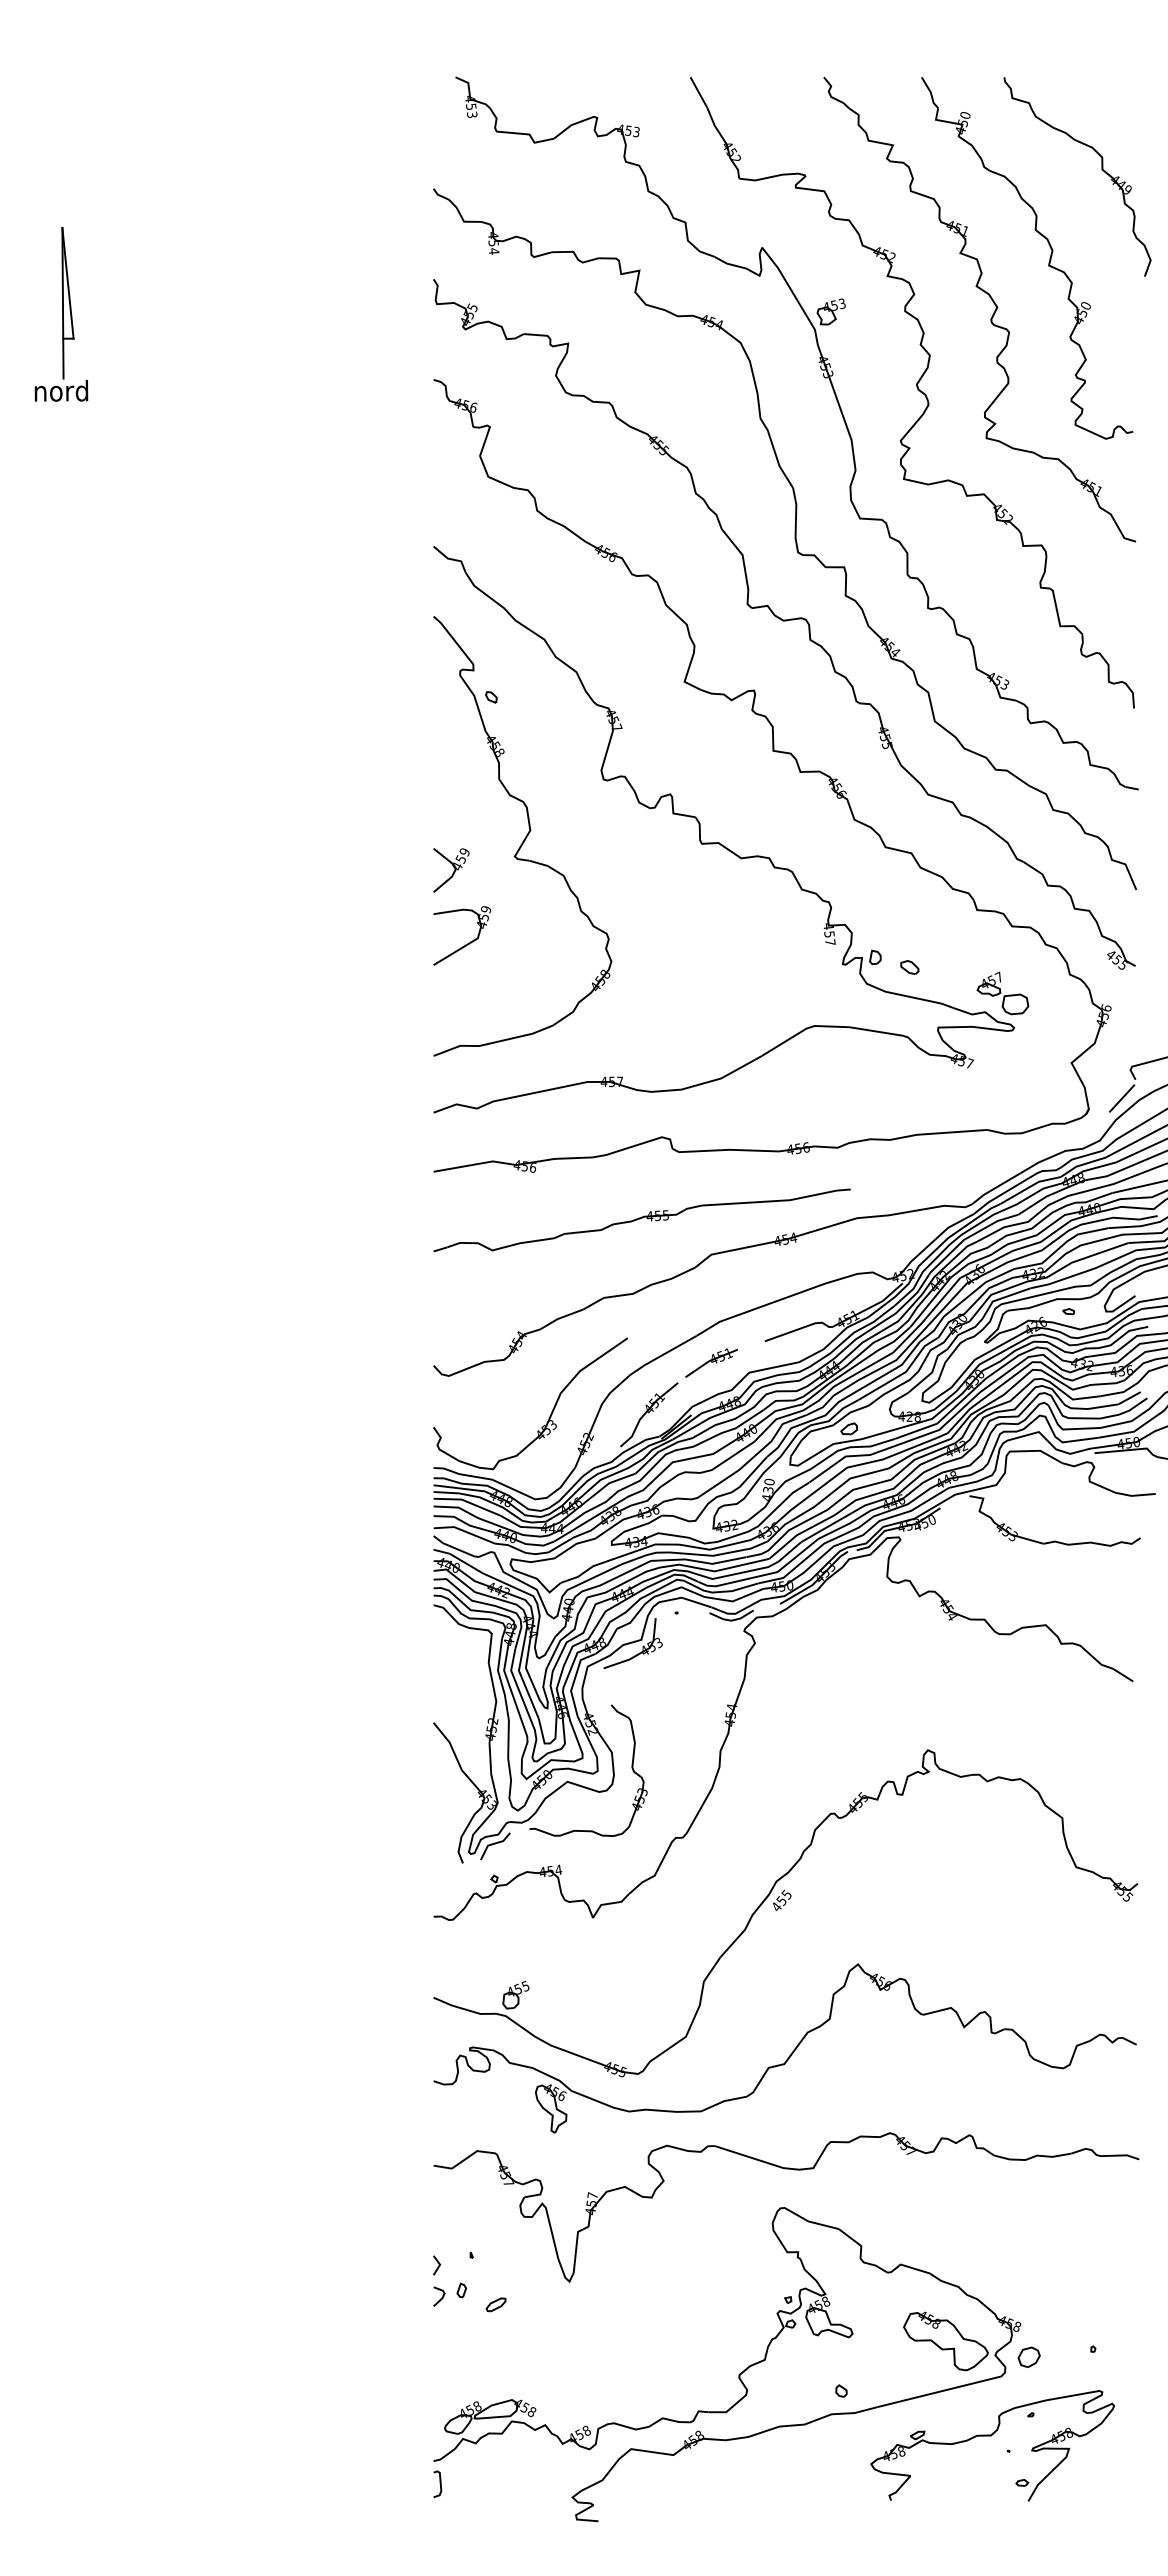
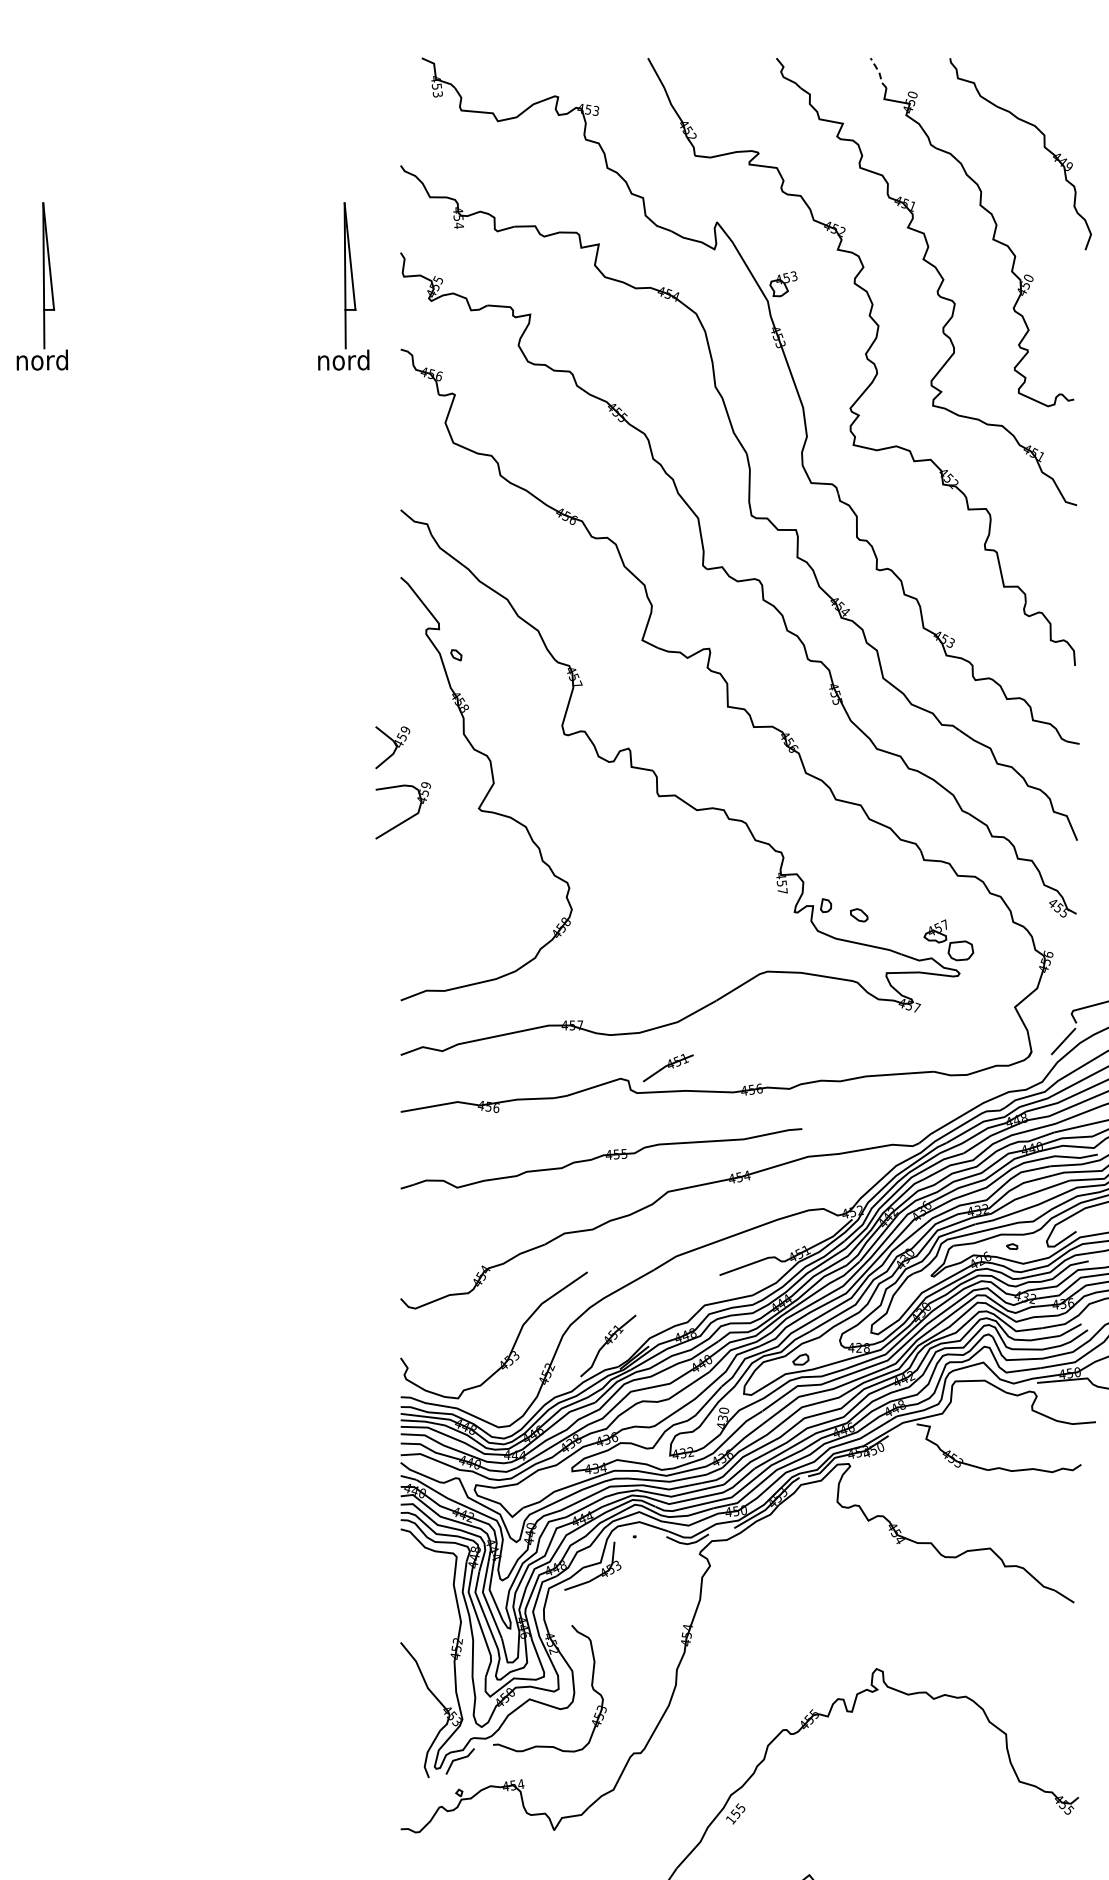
line: (930, 92) -> (879, 72), solid -> dashed
part: (374, 314) -> (343, 286), added
part: (461, 906) -> (402, 782), moved
part: (711, 1362) -> (668, 1067), moved
text: (776, 1906) -> (730, 1819), 455 -> 155

